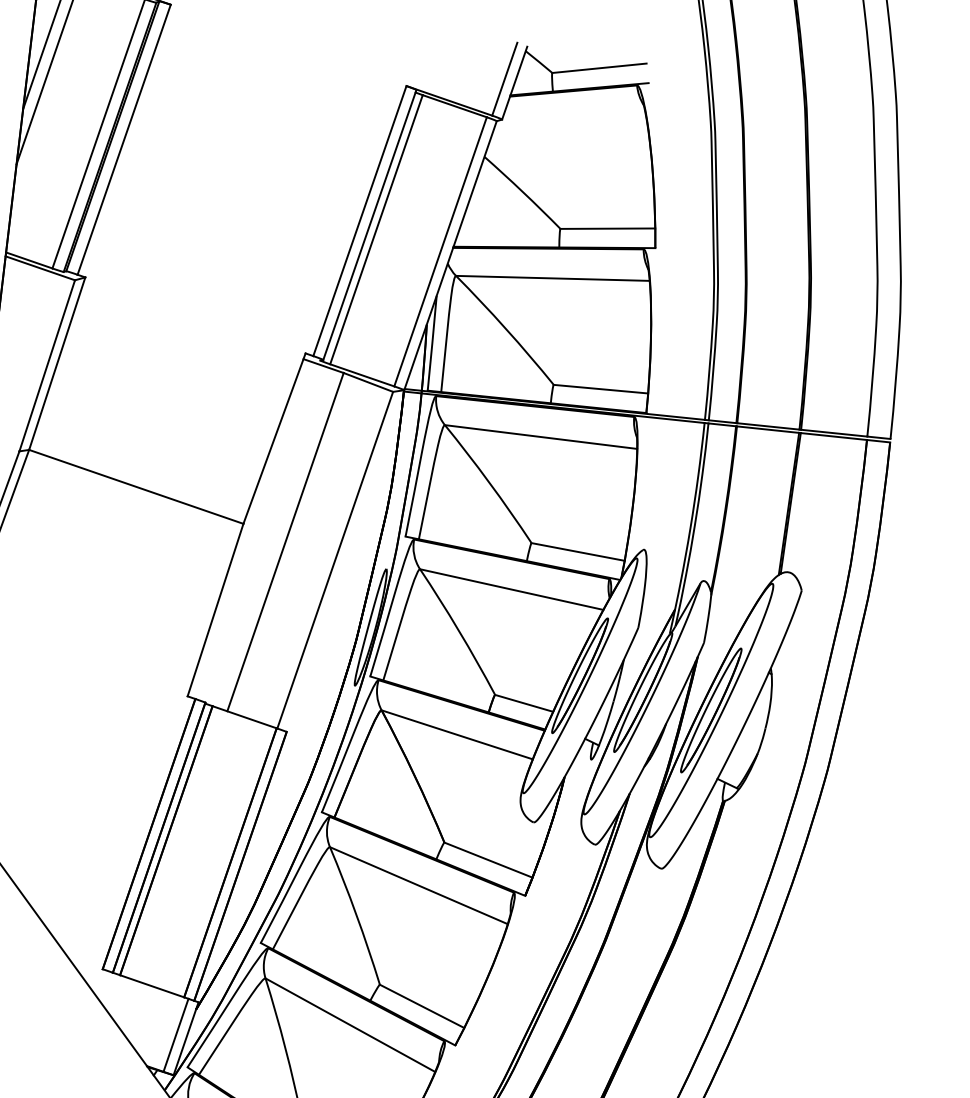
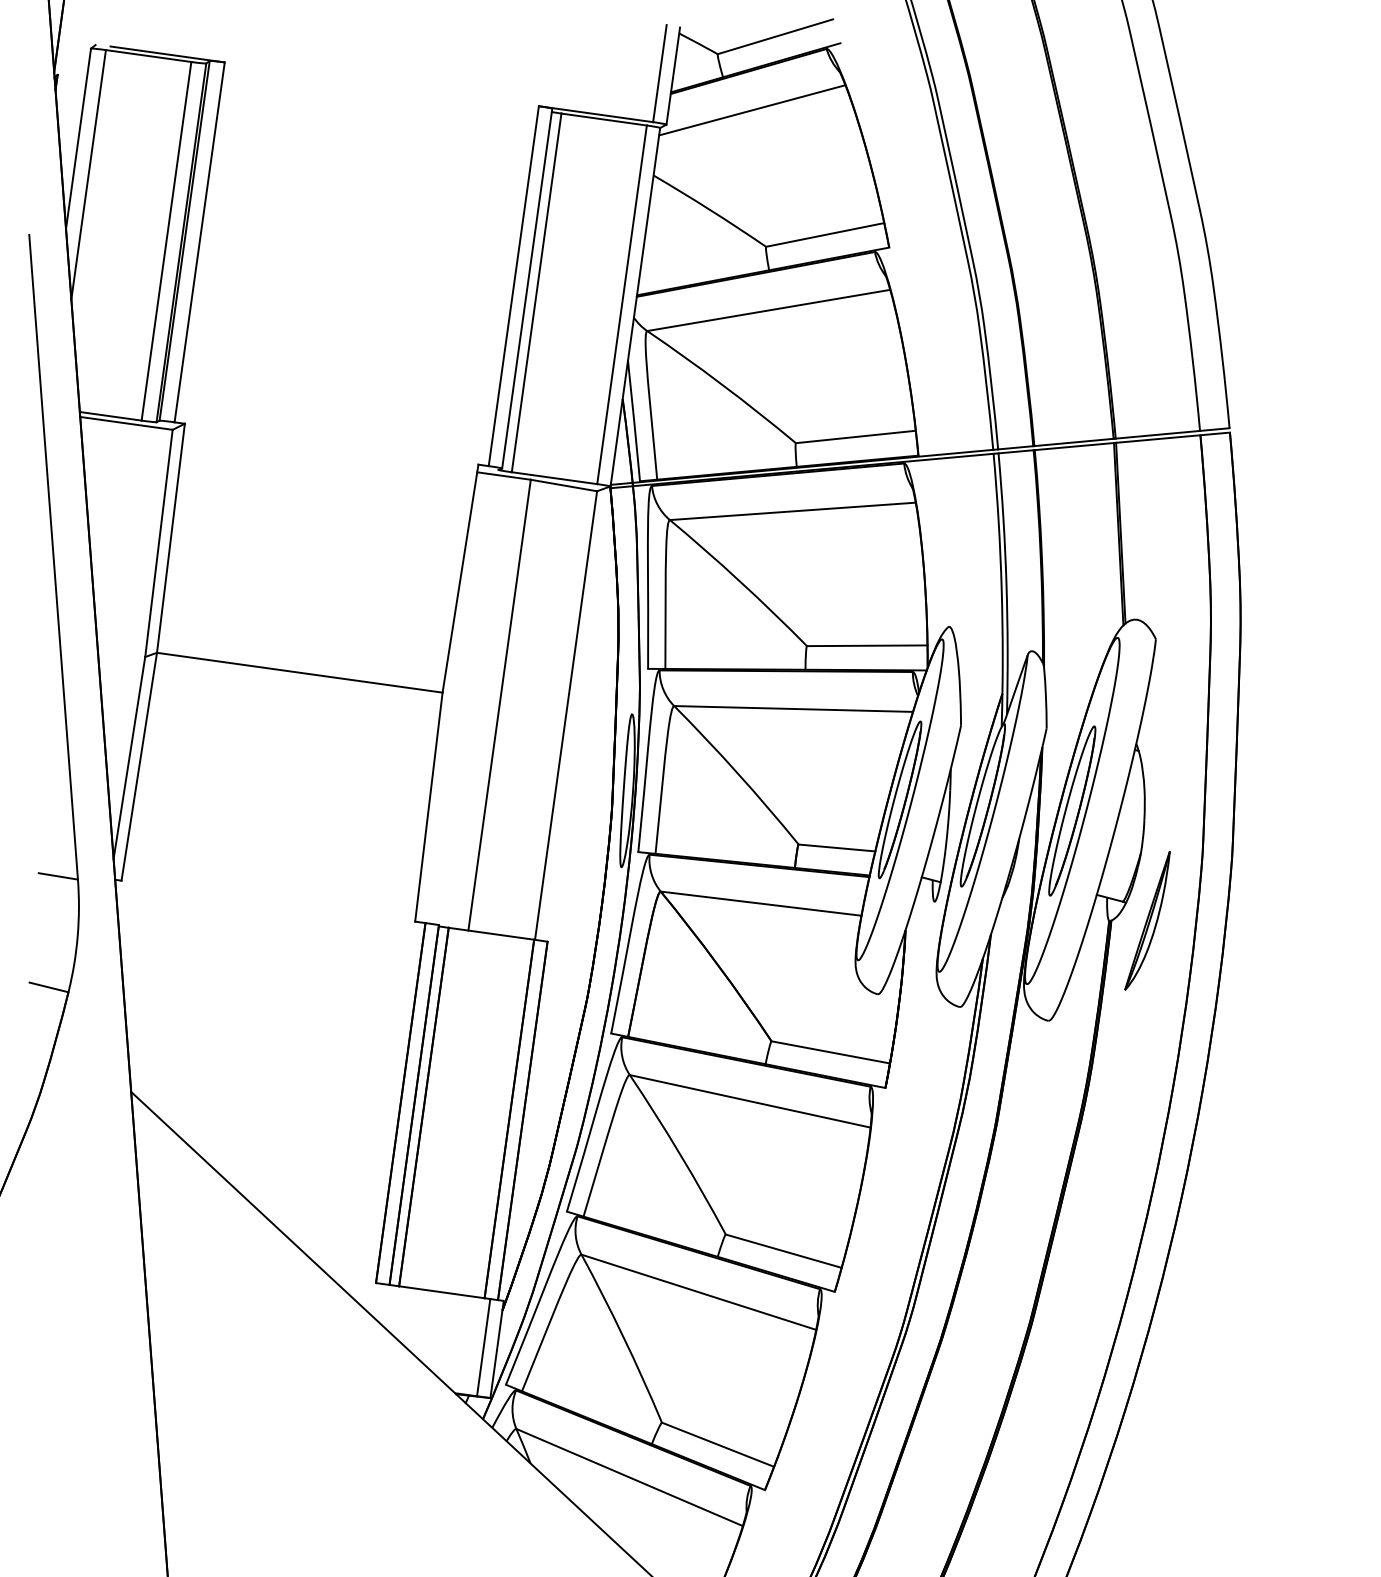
line: (570, 121) -> (752, 110), added
part: (752, 806) -> (1147, 920), added

